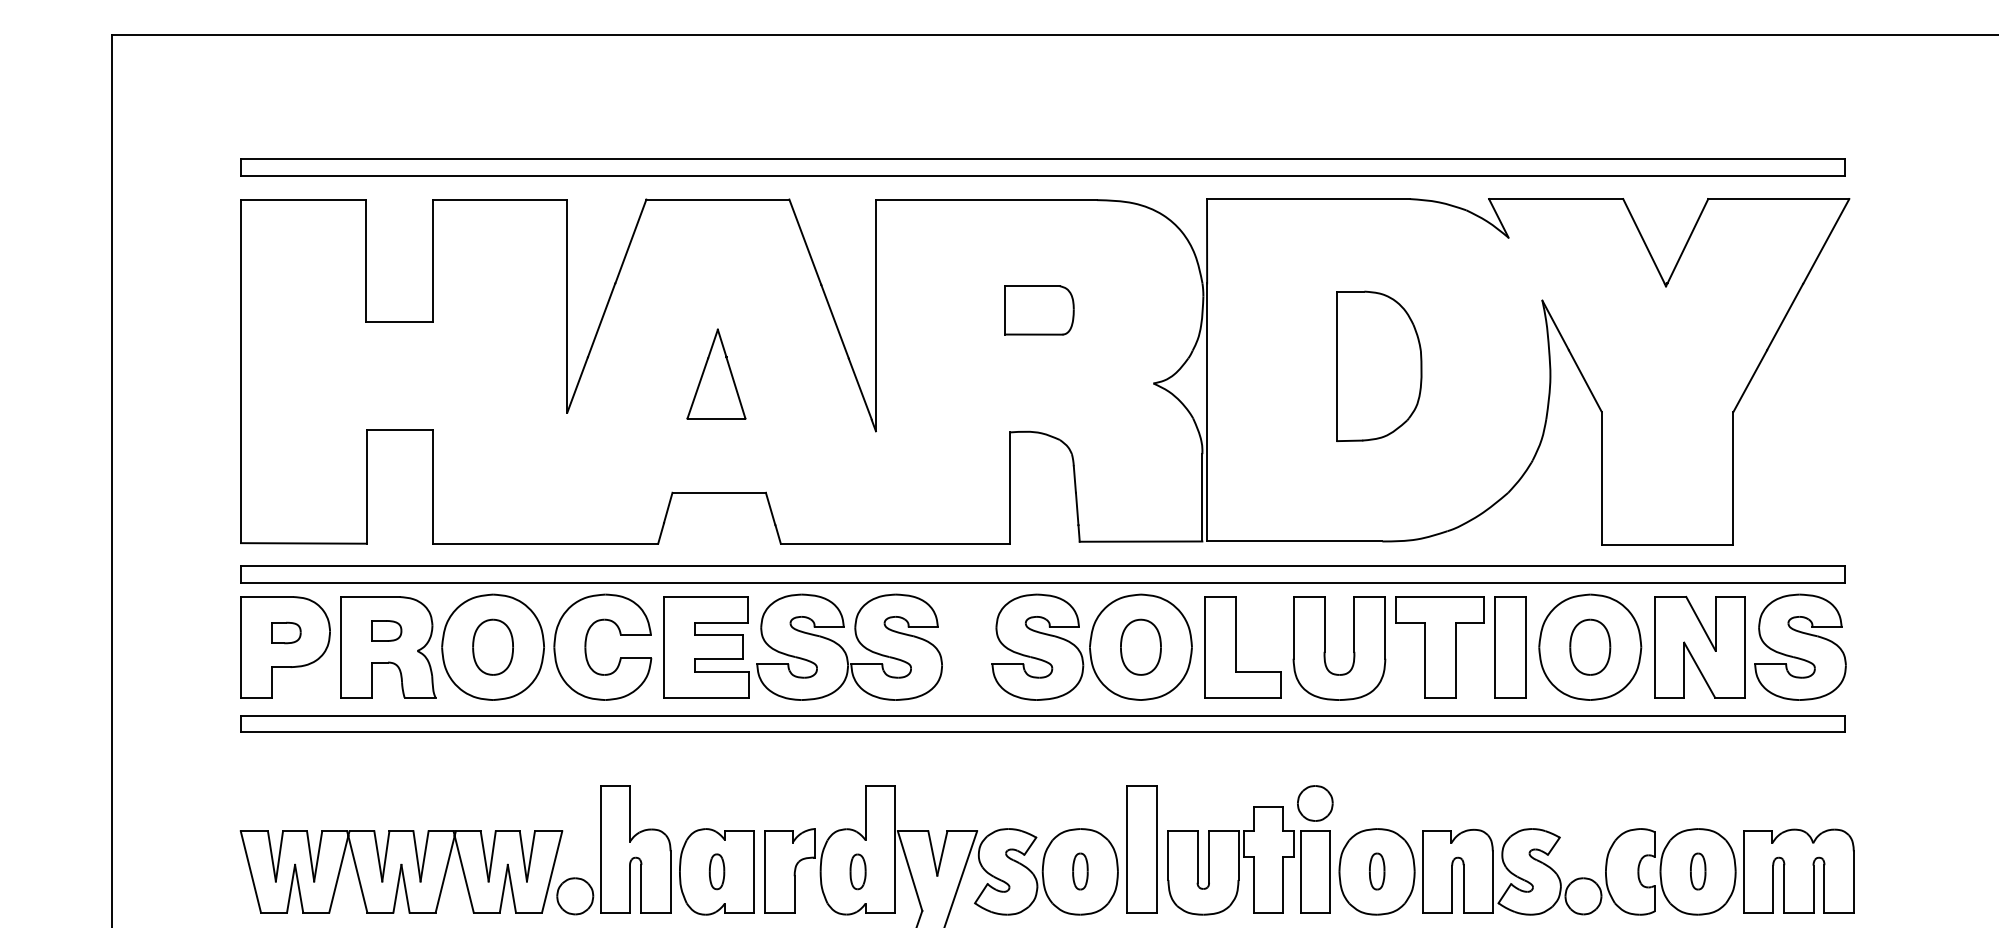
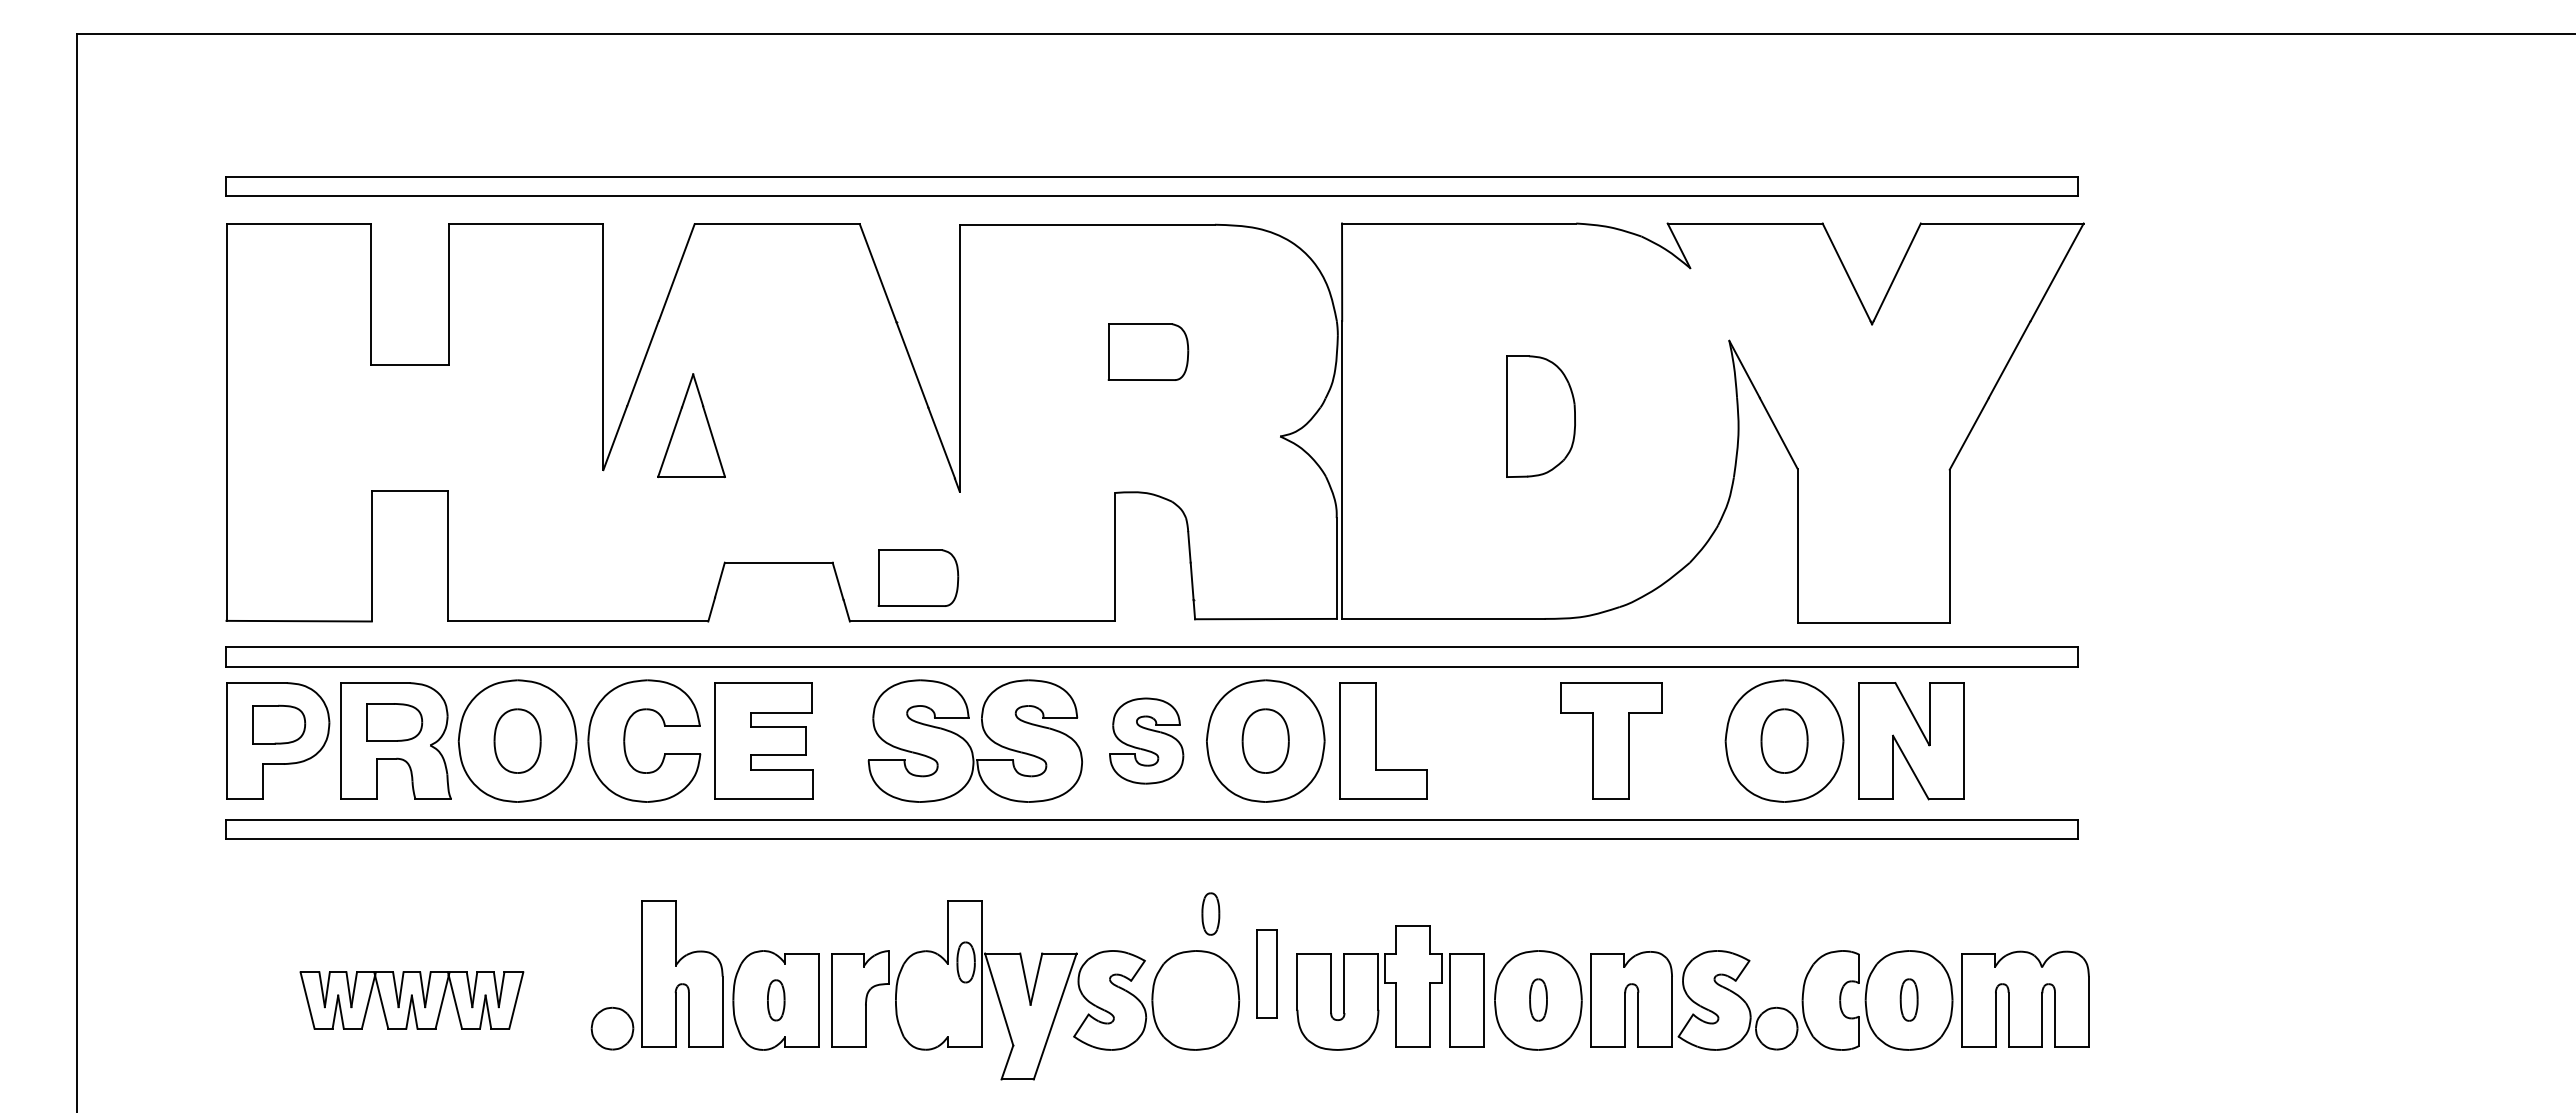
part: (1378, 366) -> (1540, 416), size x0.7
part: (716, 373) -> (691, 425), moved
part: (840, 505) -> (918, 577), added
part: (386, 630) -> (394, 721), size x1.6
part: (286, 632) -> (279, 724), size x1.6
part: (1037, 646) -> (1146, 740), size x0.7
part: (1510, 646) -> (1692, 740), removed
part: (1800, 646) -> (2027, 740), removed
part: (843, 648) -> (968, 742), moved
part: (1325, 648) -> (1478, 742), removed
part: (1315, 803) -> (1467, 921), removed
part: (1141, 848) -> (1266, 973), size x0.6
part: (401, 871) -> (411, 1000), size x0.6
part: (857, 871) -> (965, 962), moved
part: (1080, 871) -> (1210, 913), moved

